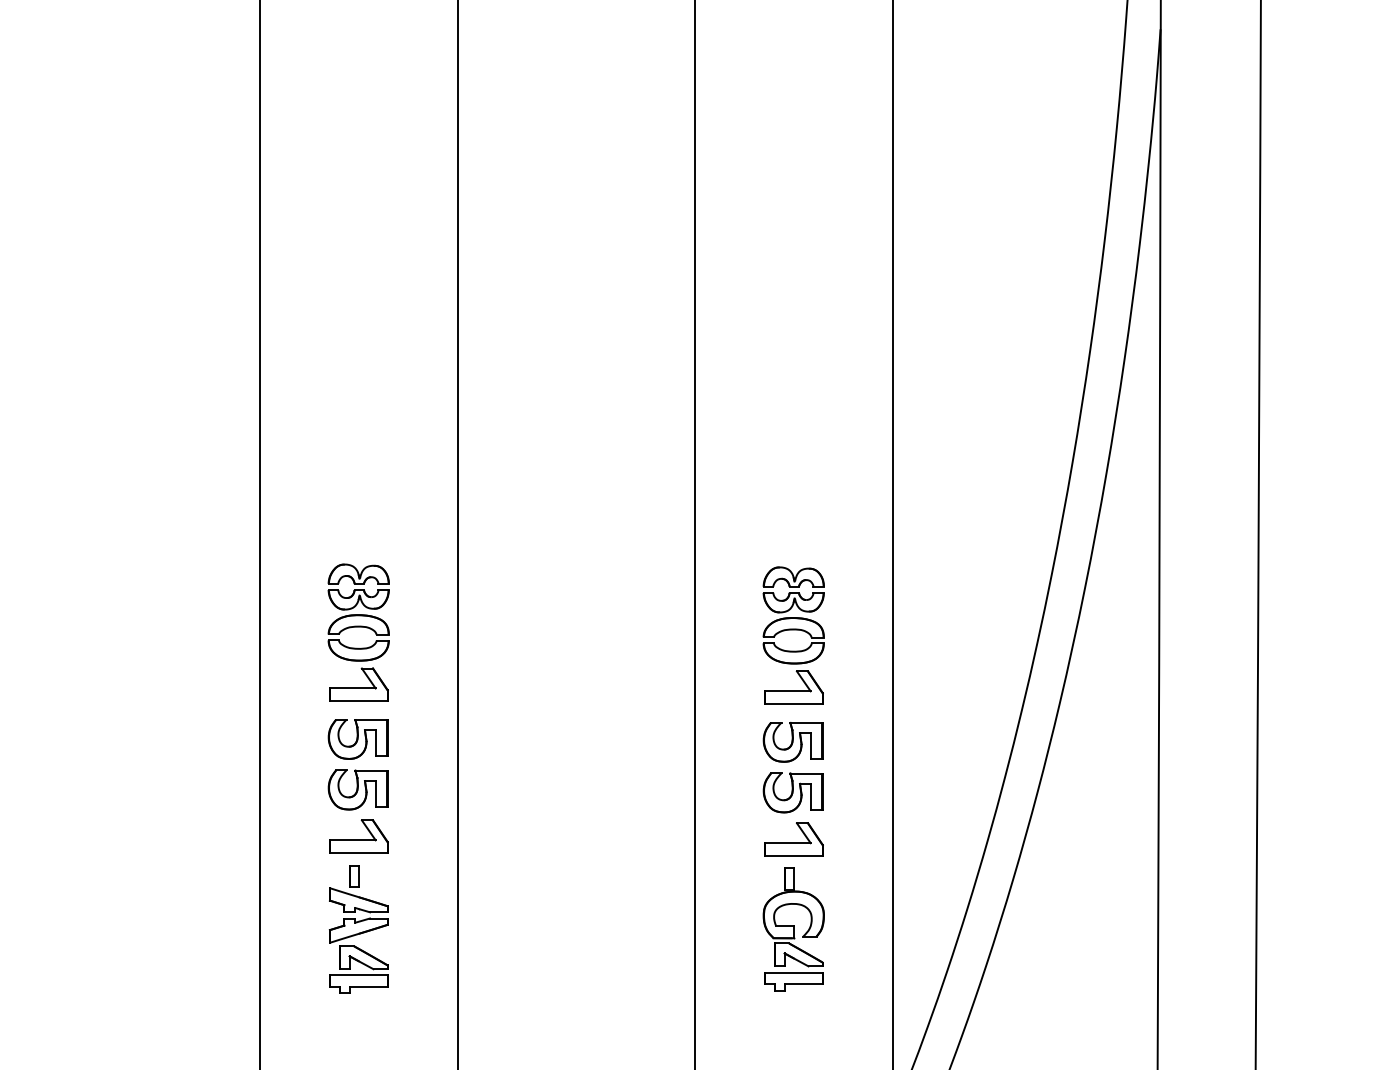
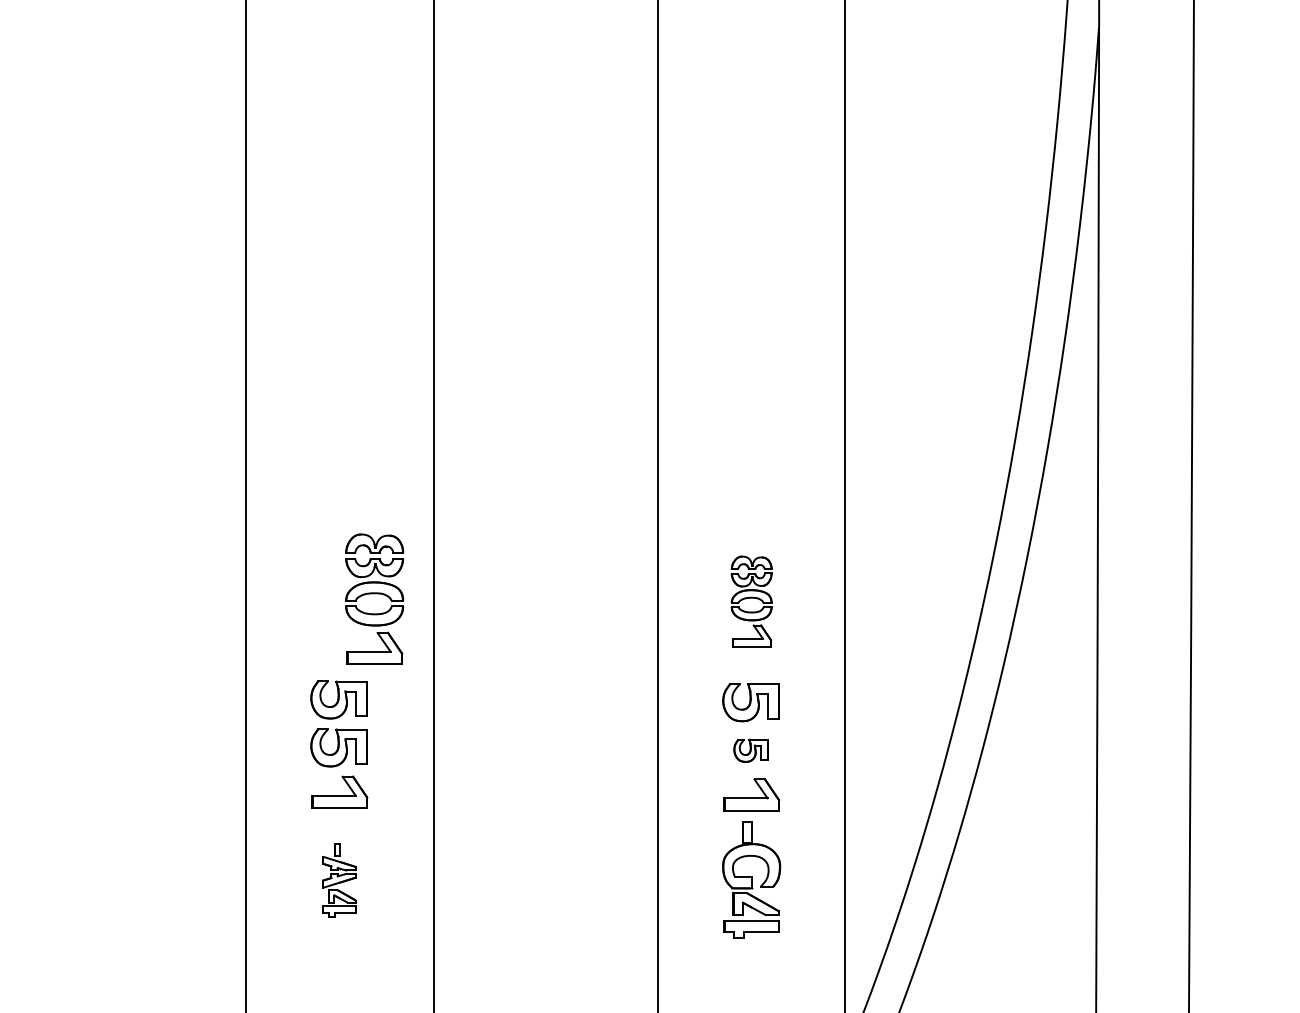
part: (358, 632) -> (374, 598), moved
part: (793, 635) -> (751, 601), size x0.7
part: (792, 792) -> (750, 750), size x0.6
part: (358, 929) -> (339, 880), size x0.6

